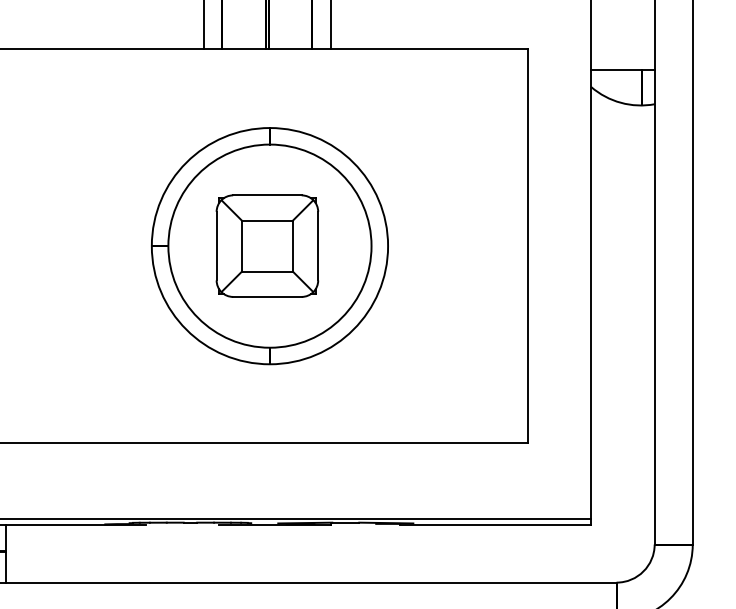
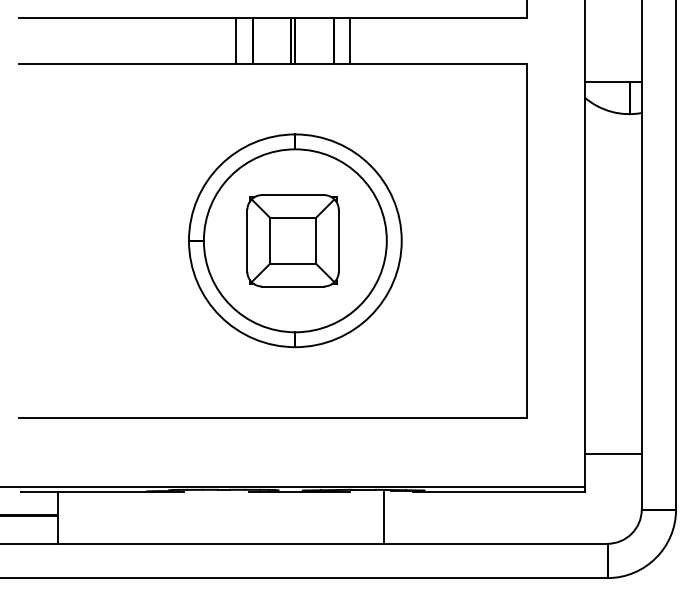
line: (622, 483) -> (612, 454), added
line: (368, 553) -> (384, 517), added

